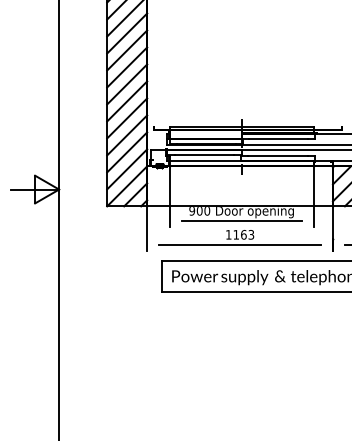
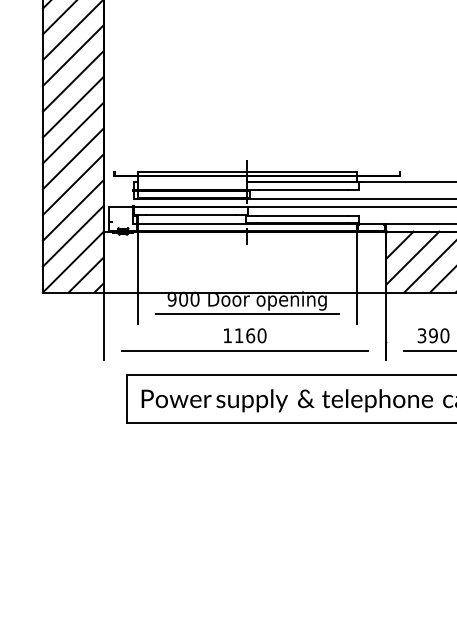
text: (251, 234) -> (262, 335), 1163 -> 1160

